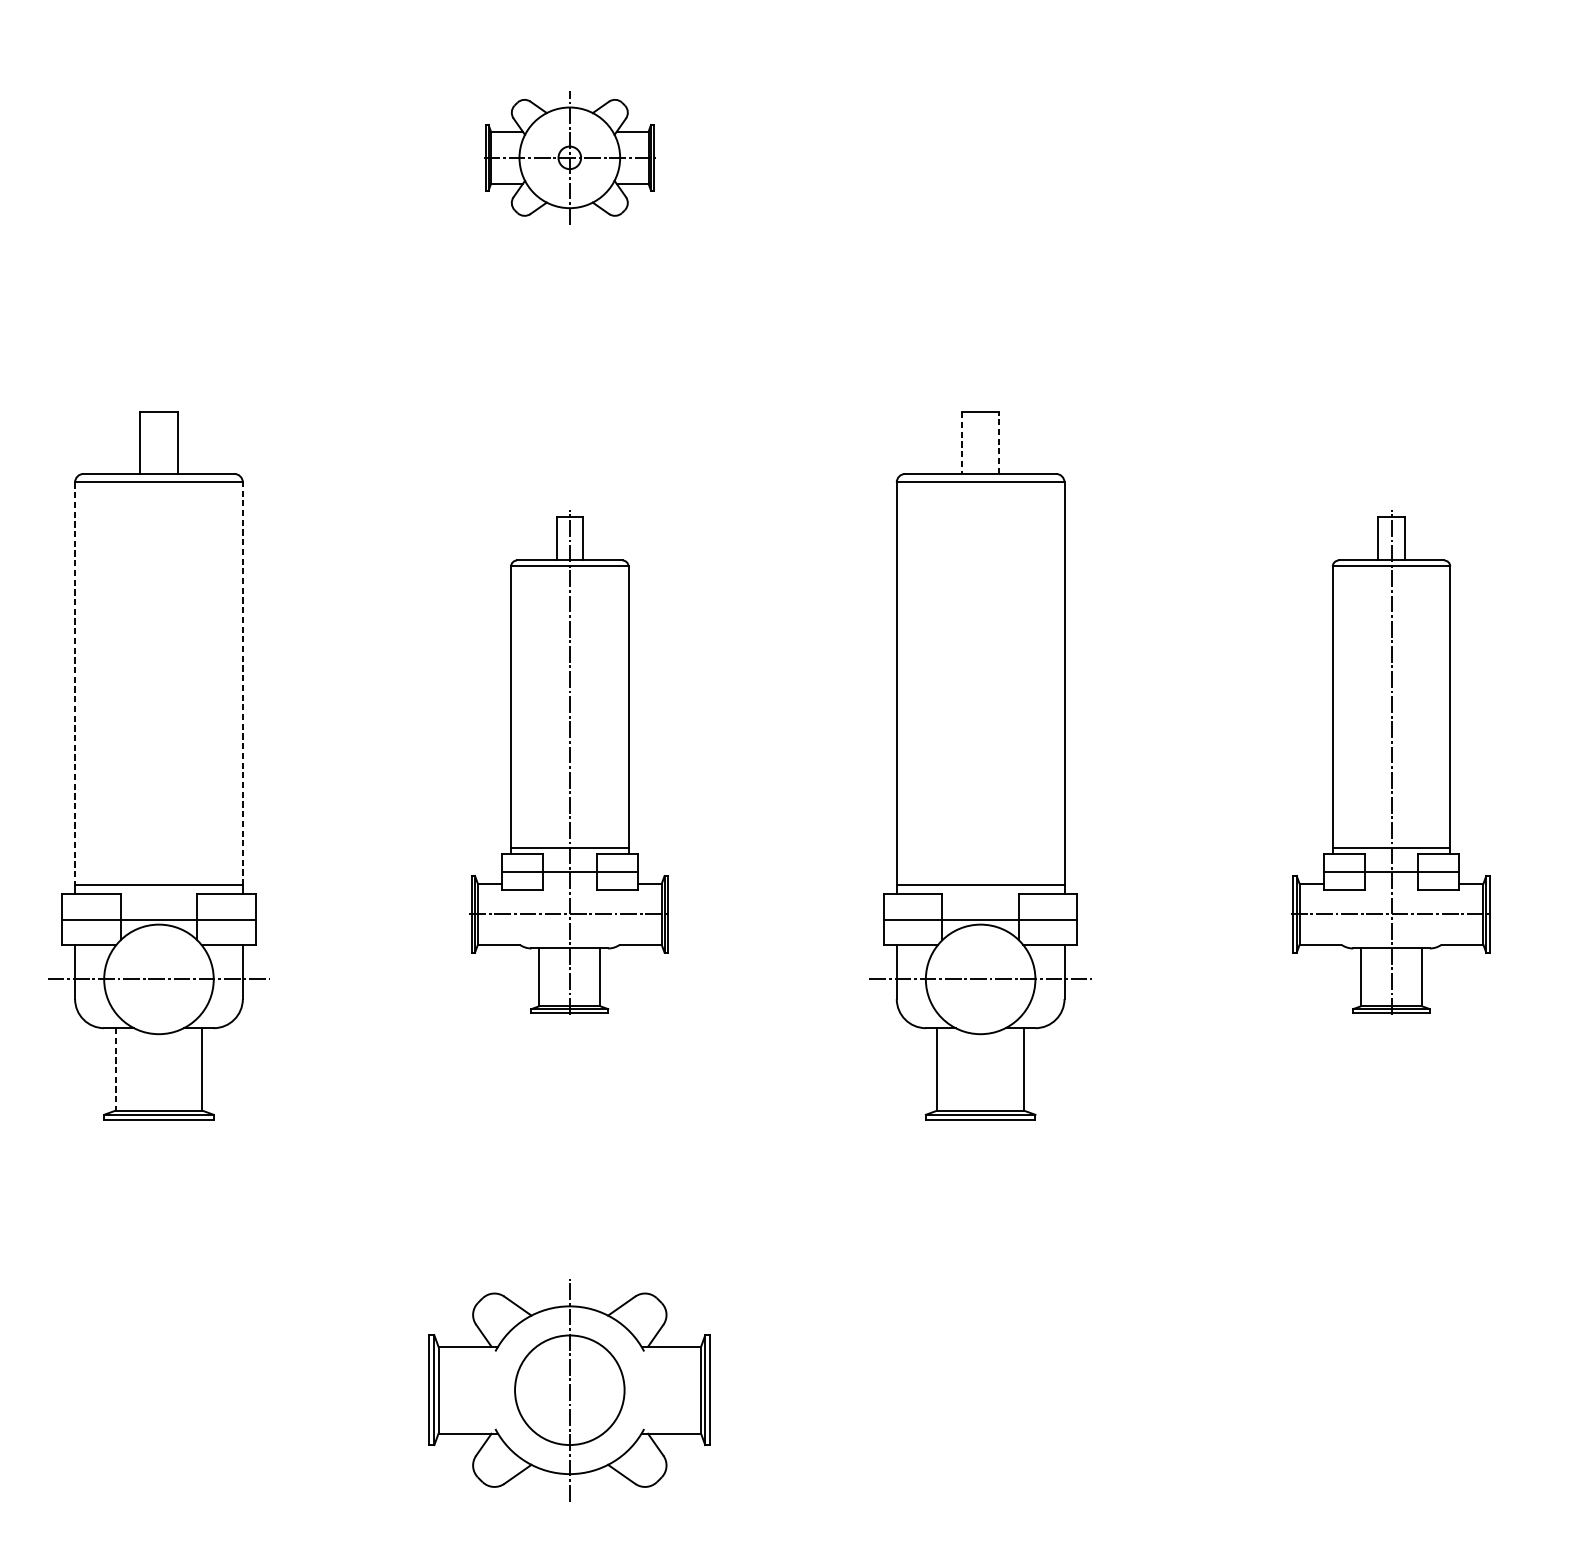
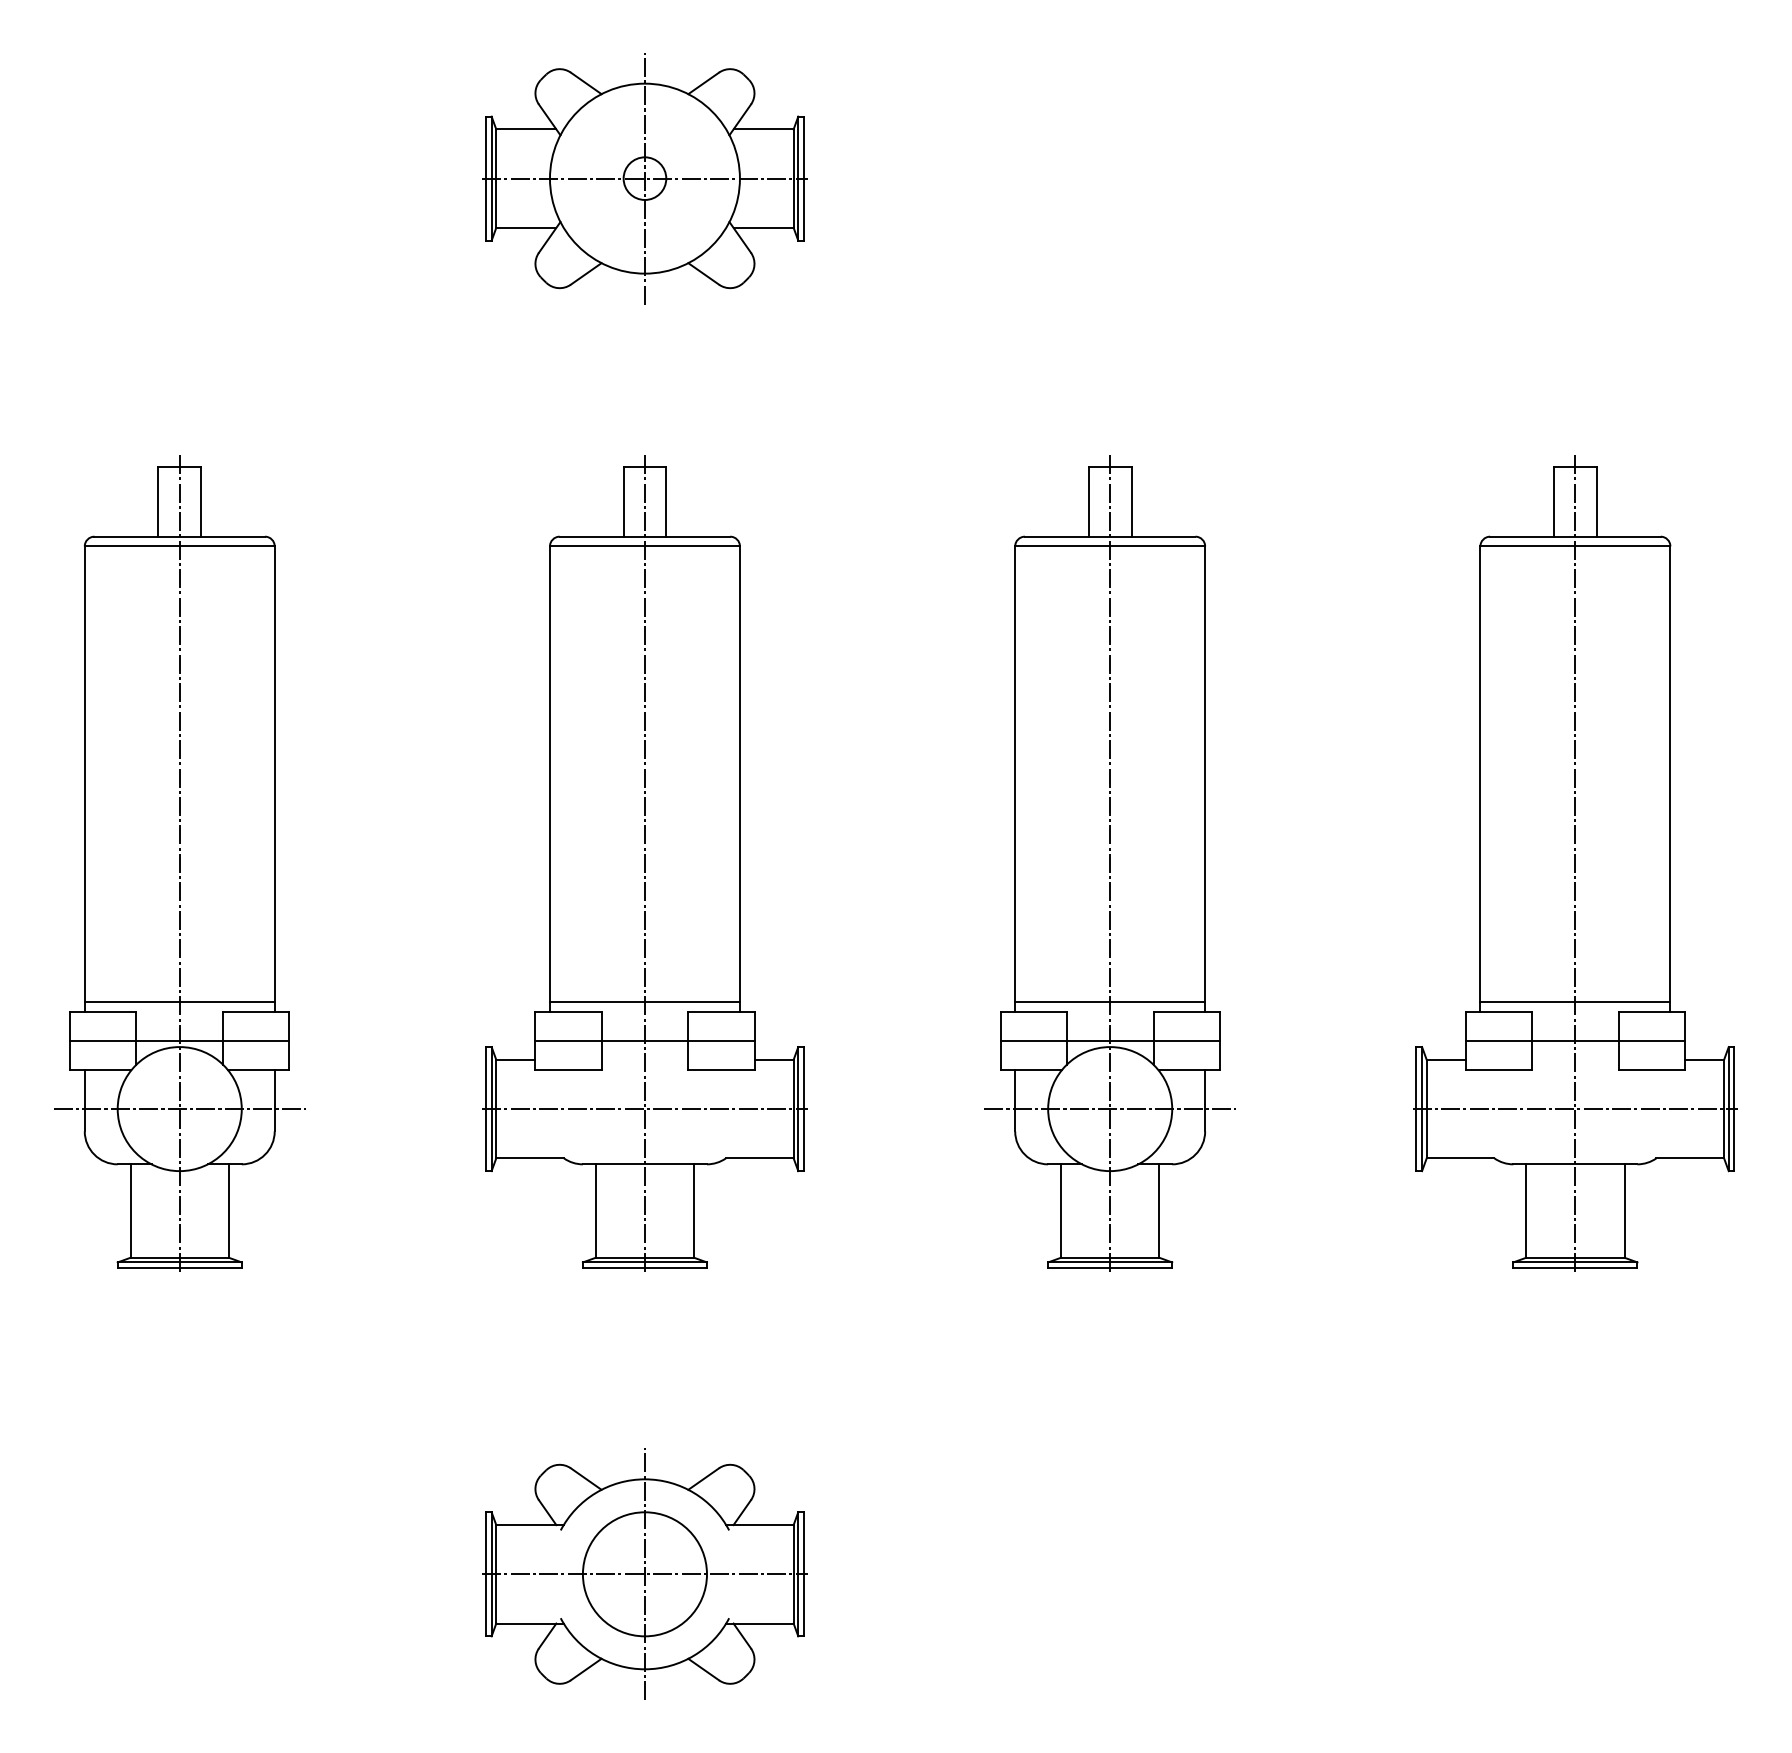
part: (569, 157) -> (644, 178), size x1.67
line: (961, 442) -> (1088, 501), dashed -> solid
line: (999, 442) -> (1131, 501), dashed -> solid
line: (74, 683) -> (84, 774), dashed -> solid
line: (242, 683) -> (274, 773), dashed -> solid
line: (158, 761) -> (179, 862), added
line: (980, 761) -> (1110, 862), added
part: (569, 762) -> (644, 863), size x1.43
part: (1391, 762) -> (1575, 863), size x1.43
line: (115, 1069) -> (130, 1211), dashed -> solid
line: (569, 1390) -> (644, 1574), added

